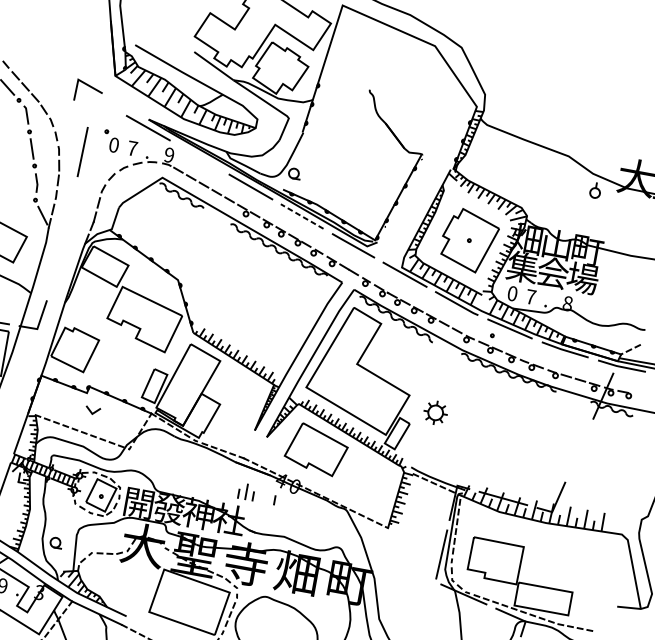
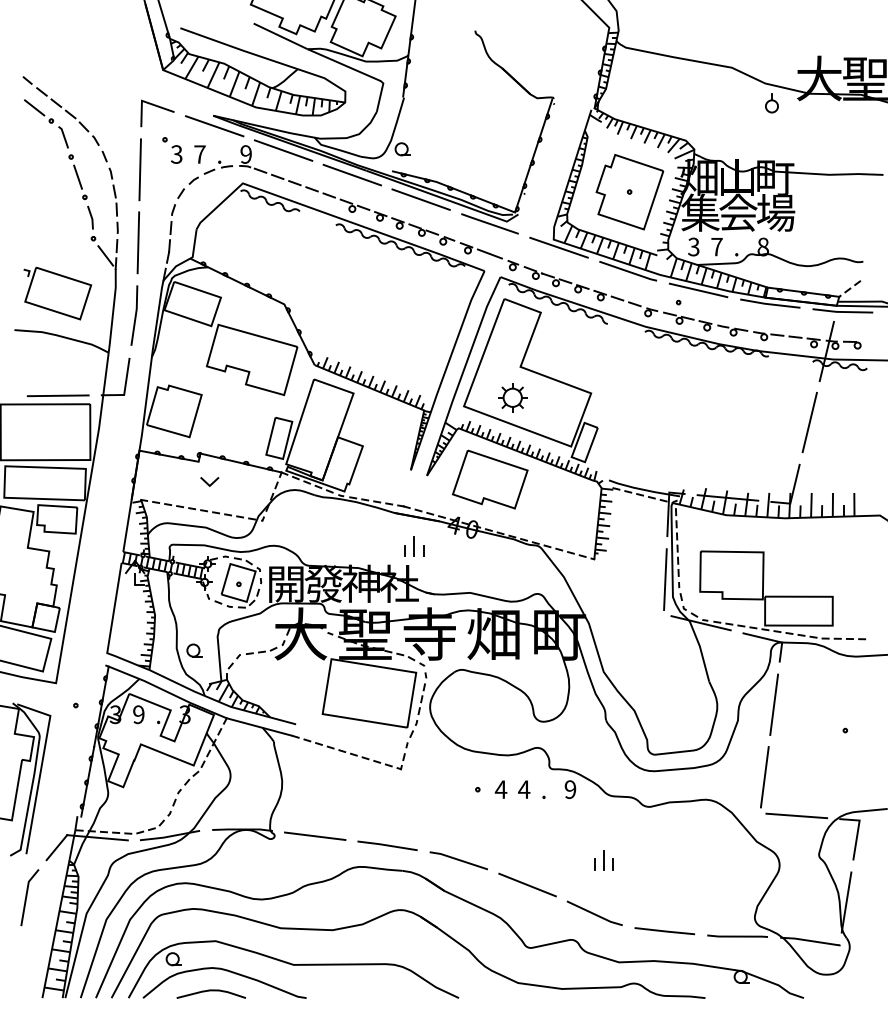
line: (92, 88) -> (160, 108), moved
text: (113, 145) -> (176, 154), 0 -> 3
line: (199, 157) -> (283, 150), added
line: (70, 209) -> (138, 242), added
line: (301, 216) -> (420, 199), dashed -> solid
line: (57, 267) -> (134, 315), added
text: (512, 293) -> (693, 246), 0 -> 3
part: (435, 412) -> (512, 397), moved
line: (579, 450) -> (809, 422), added
line: (274, 500) -> (450, 550), removed

